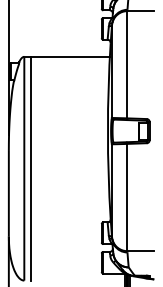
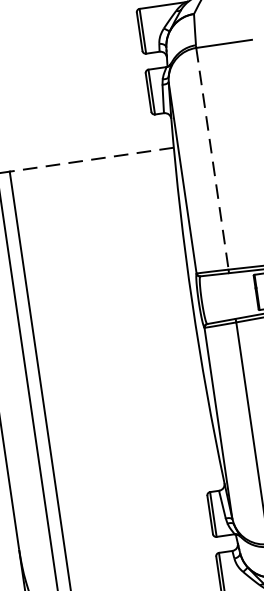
line: (70, 56) -> (92, 158), solid -> dashed
line: (127, 64) -> (212, 158), solid -> dashed

